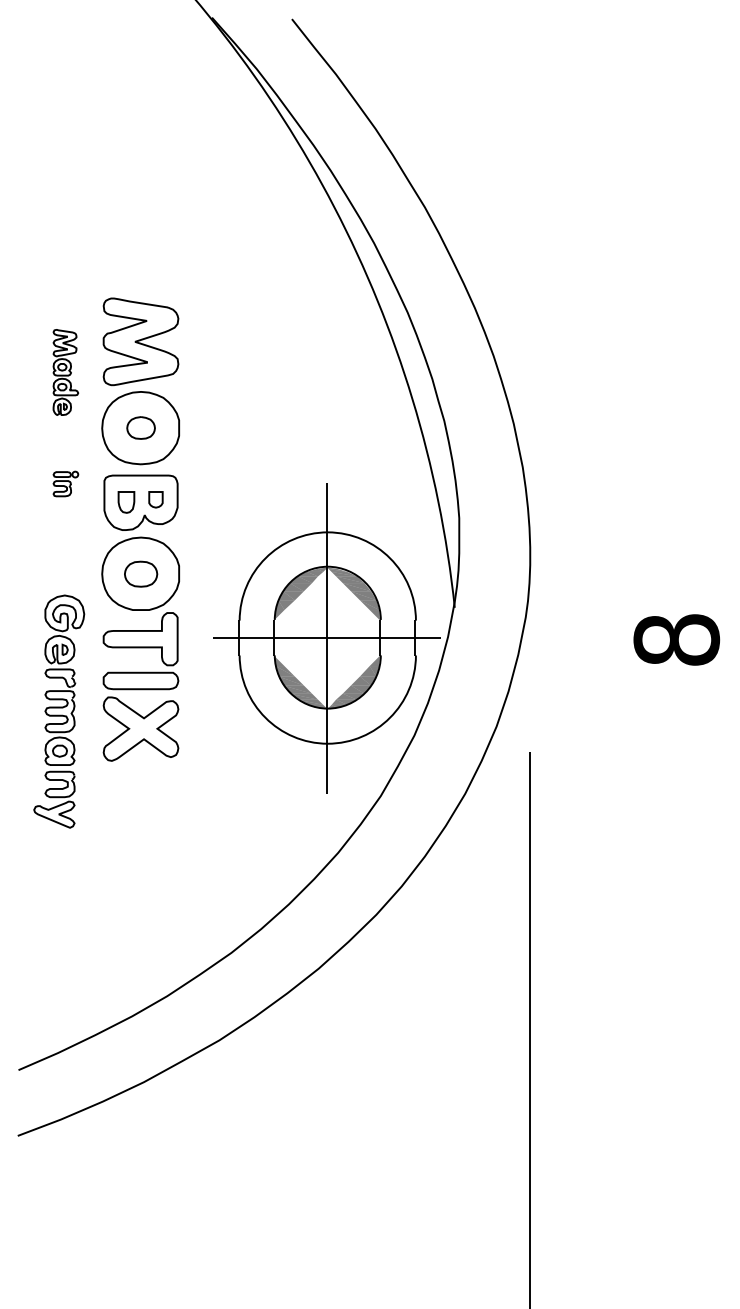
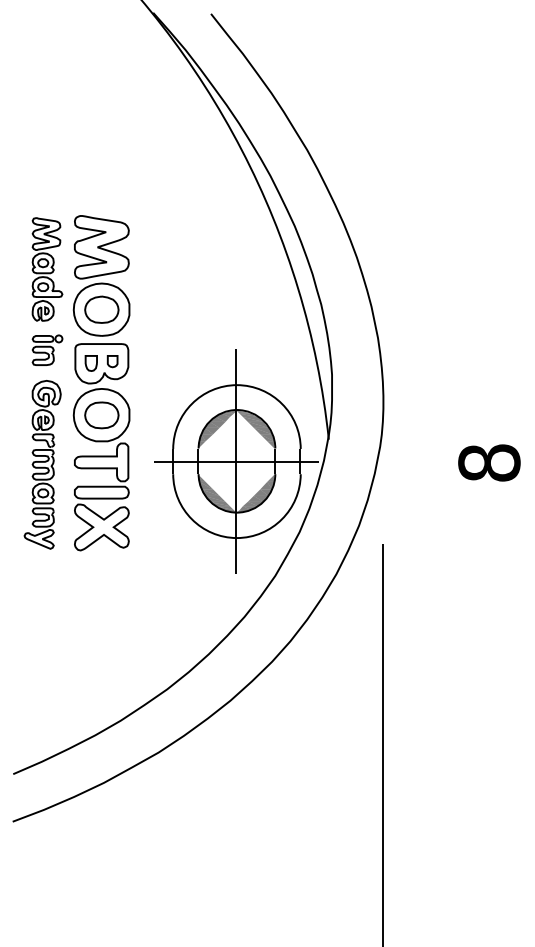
part: (65, 372) -> (47, 269), size x1.67
part: (140, 427) -> (101, 309), size x1.67
part: (65, 483) -> (47, 349), size x1.67
part: (140, 574) -> (101, 415), size x1.43
part: (58, 711) -> (42, 464), moved

